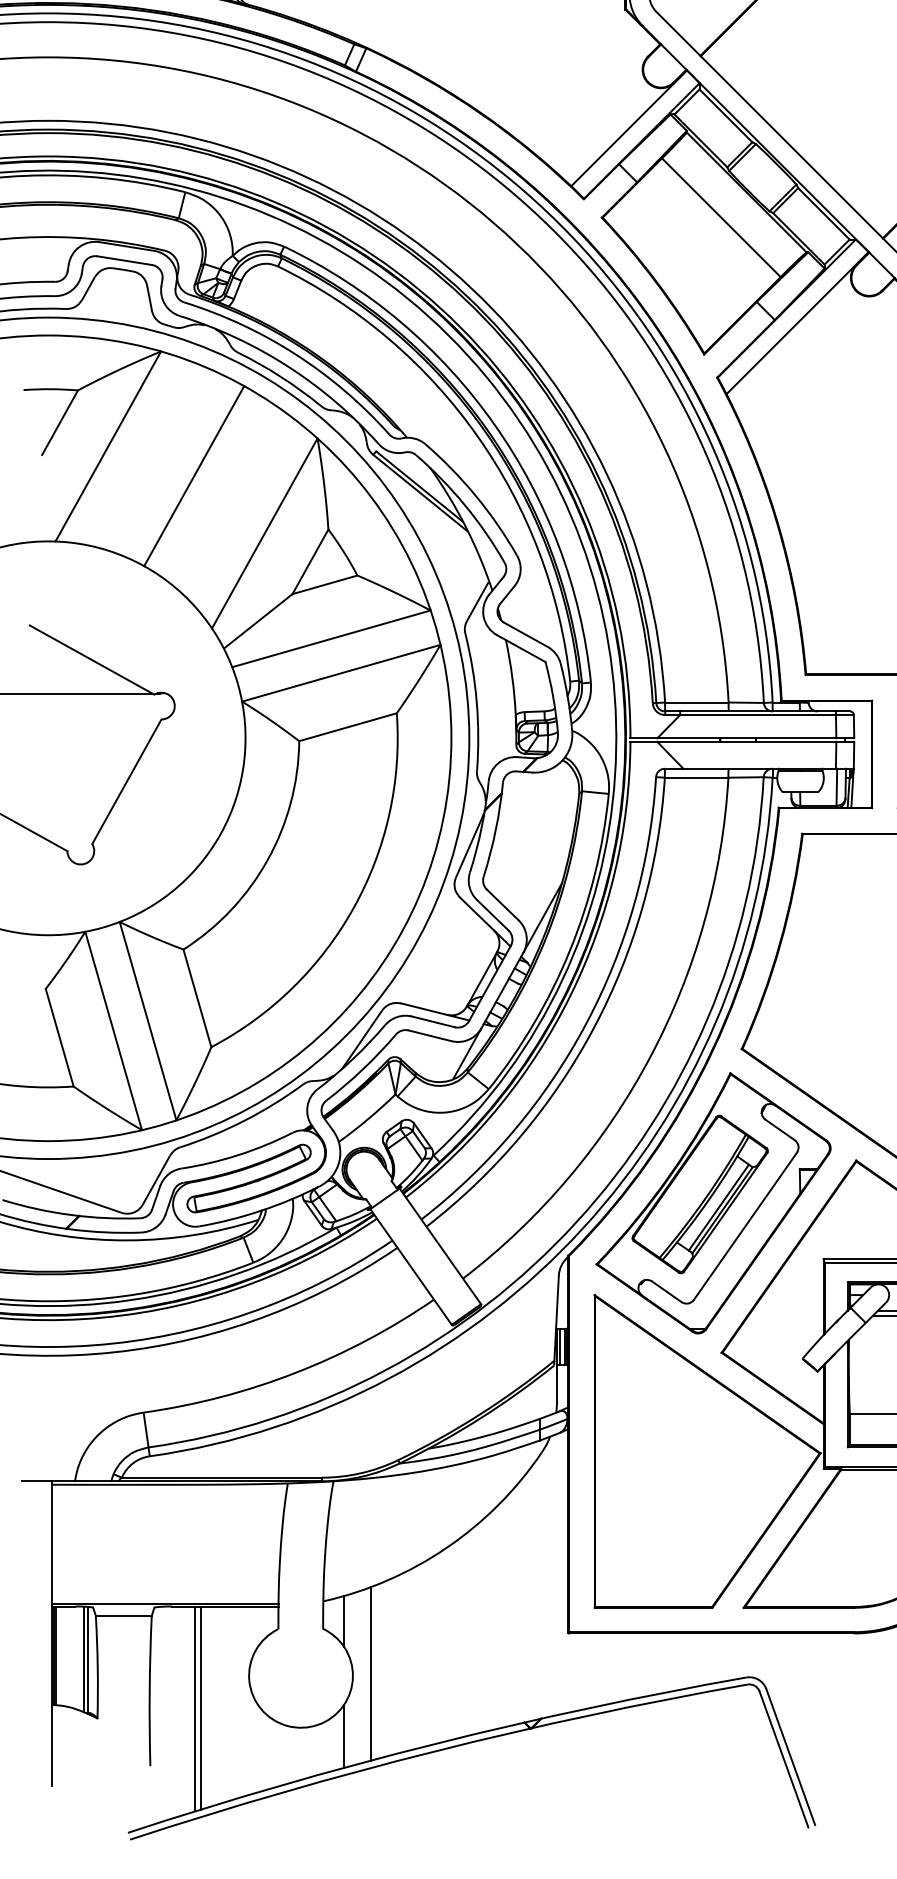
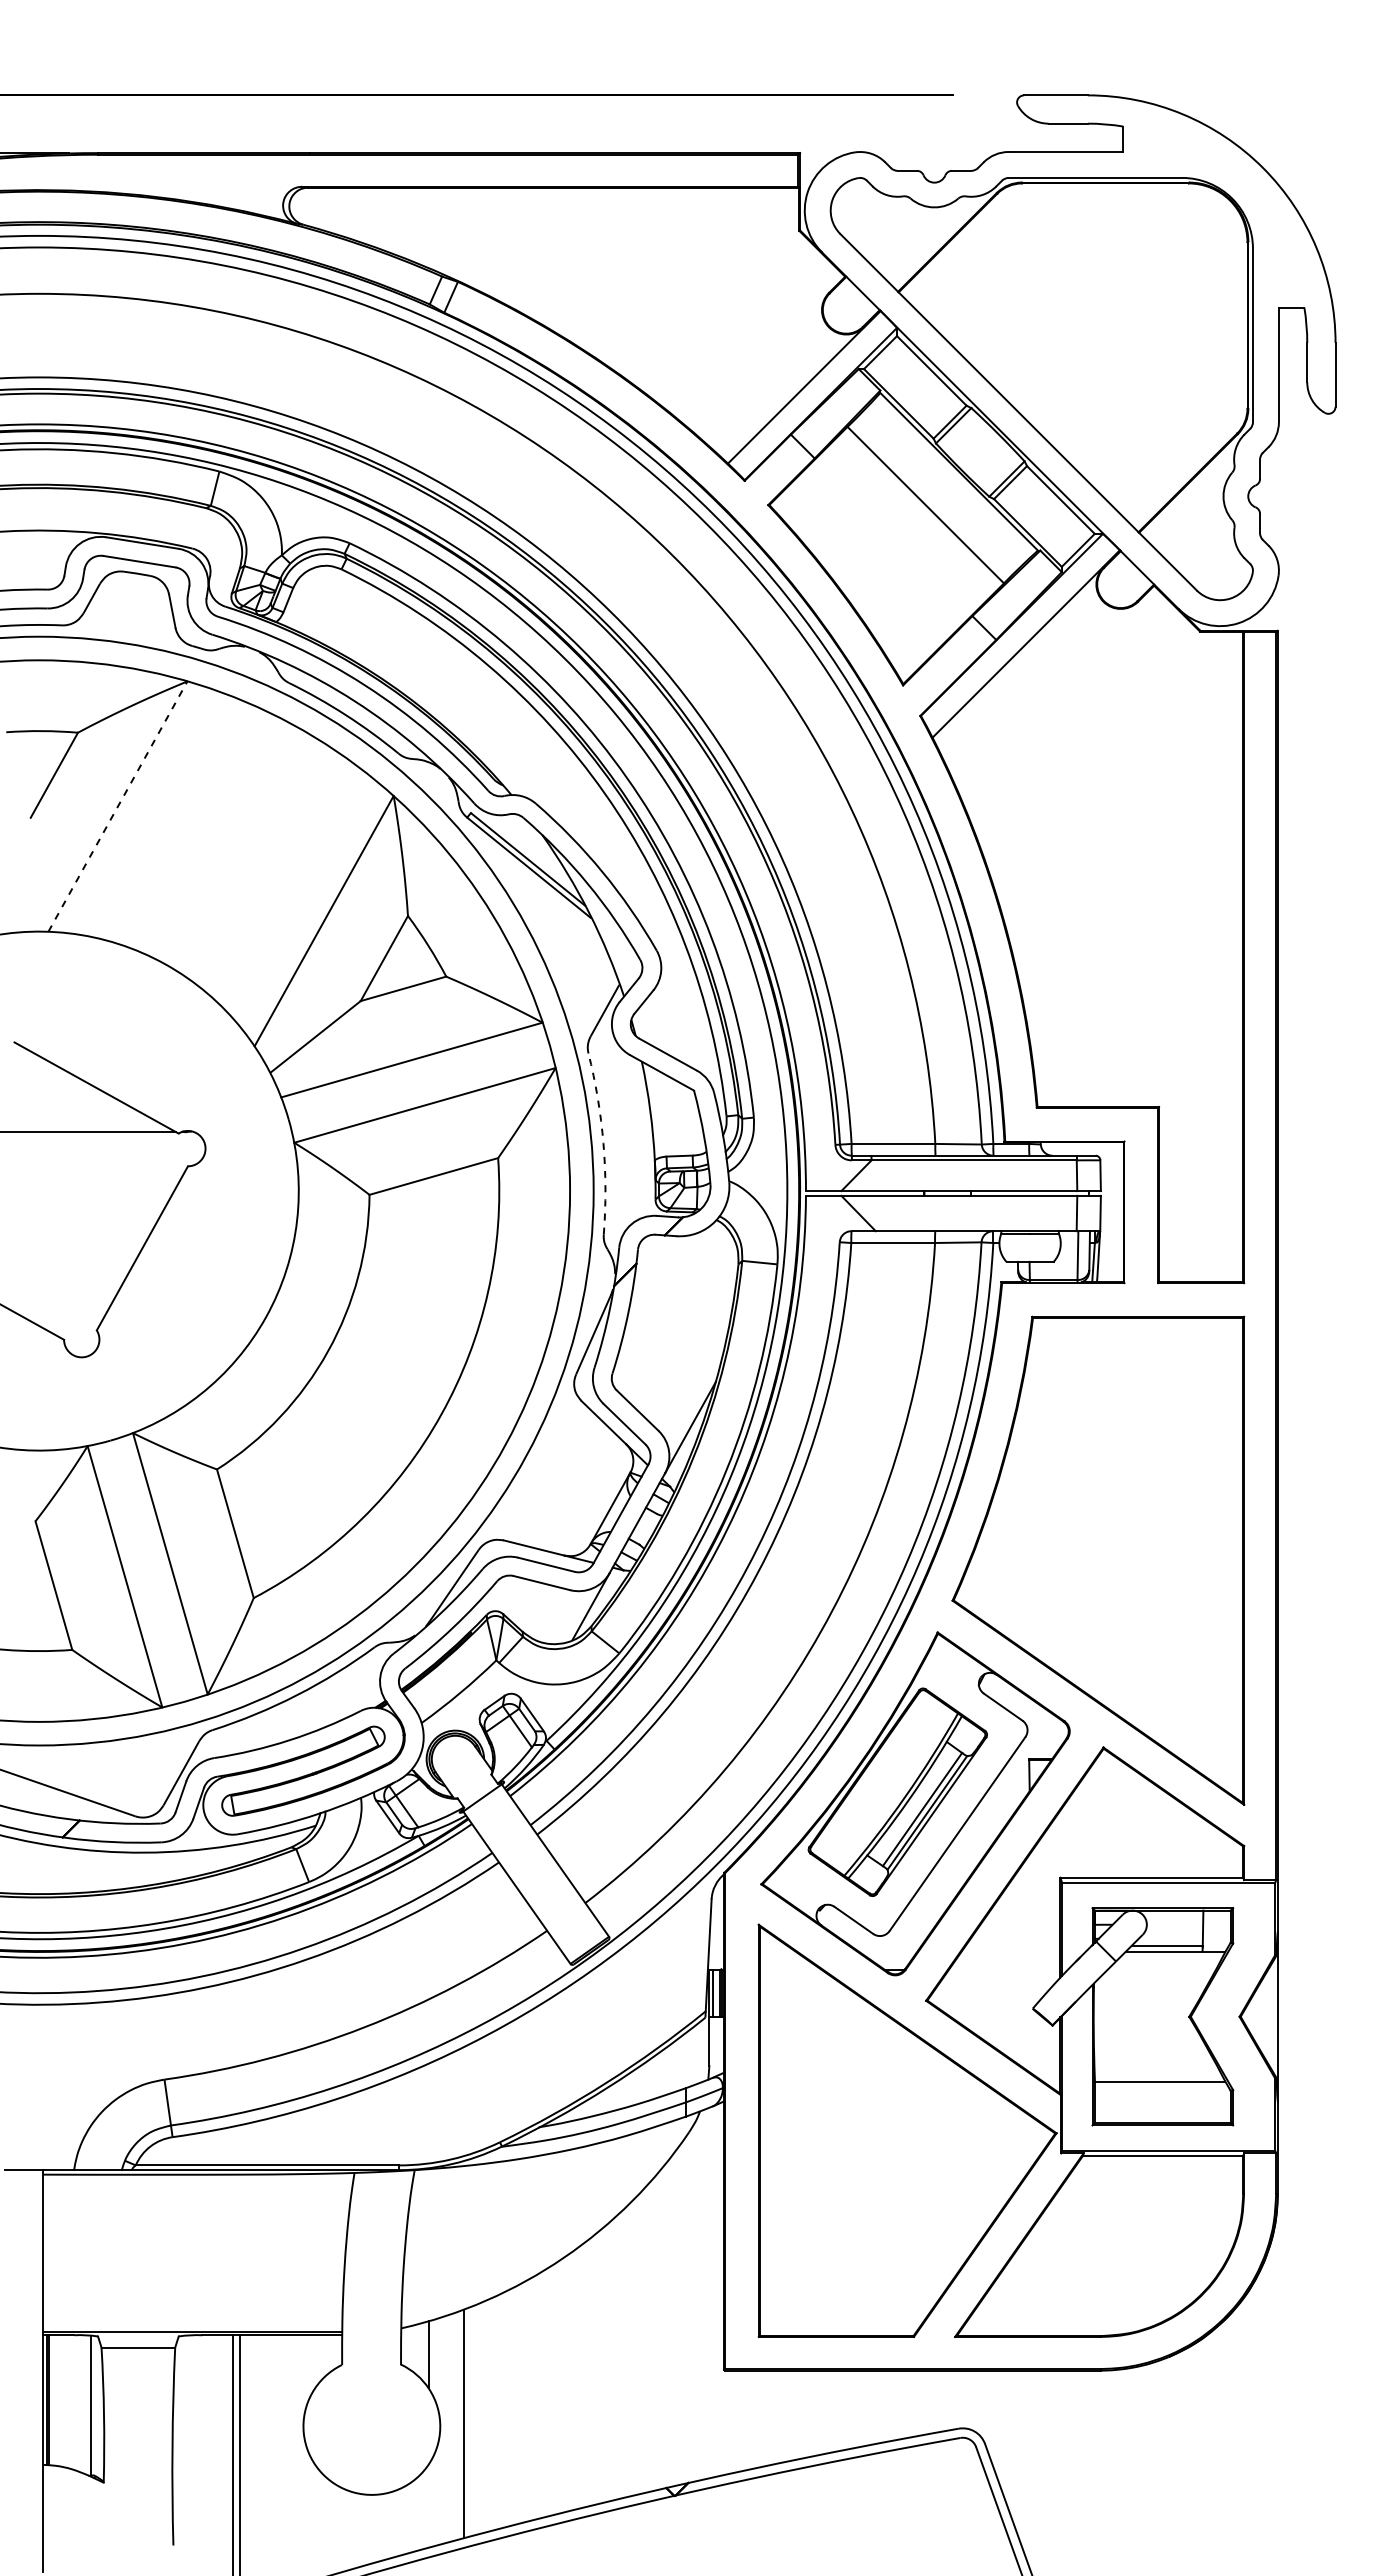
line: (108, 446) -> (118, 806), solid -> dashed
line: (194, 476) -> (231, 845), removed
arc: (476, 702) -> (603, 1143), solid -> dashed
line: (84, 1659) -> (86, 2404), removed
line: (343, 1735) -> (428, 2505), removed

